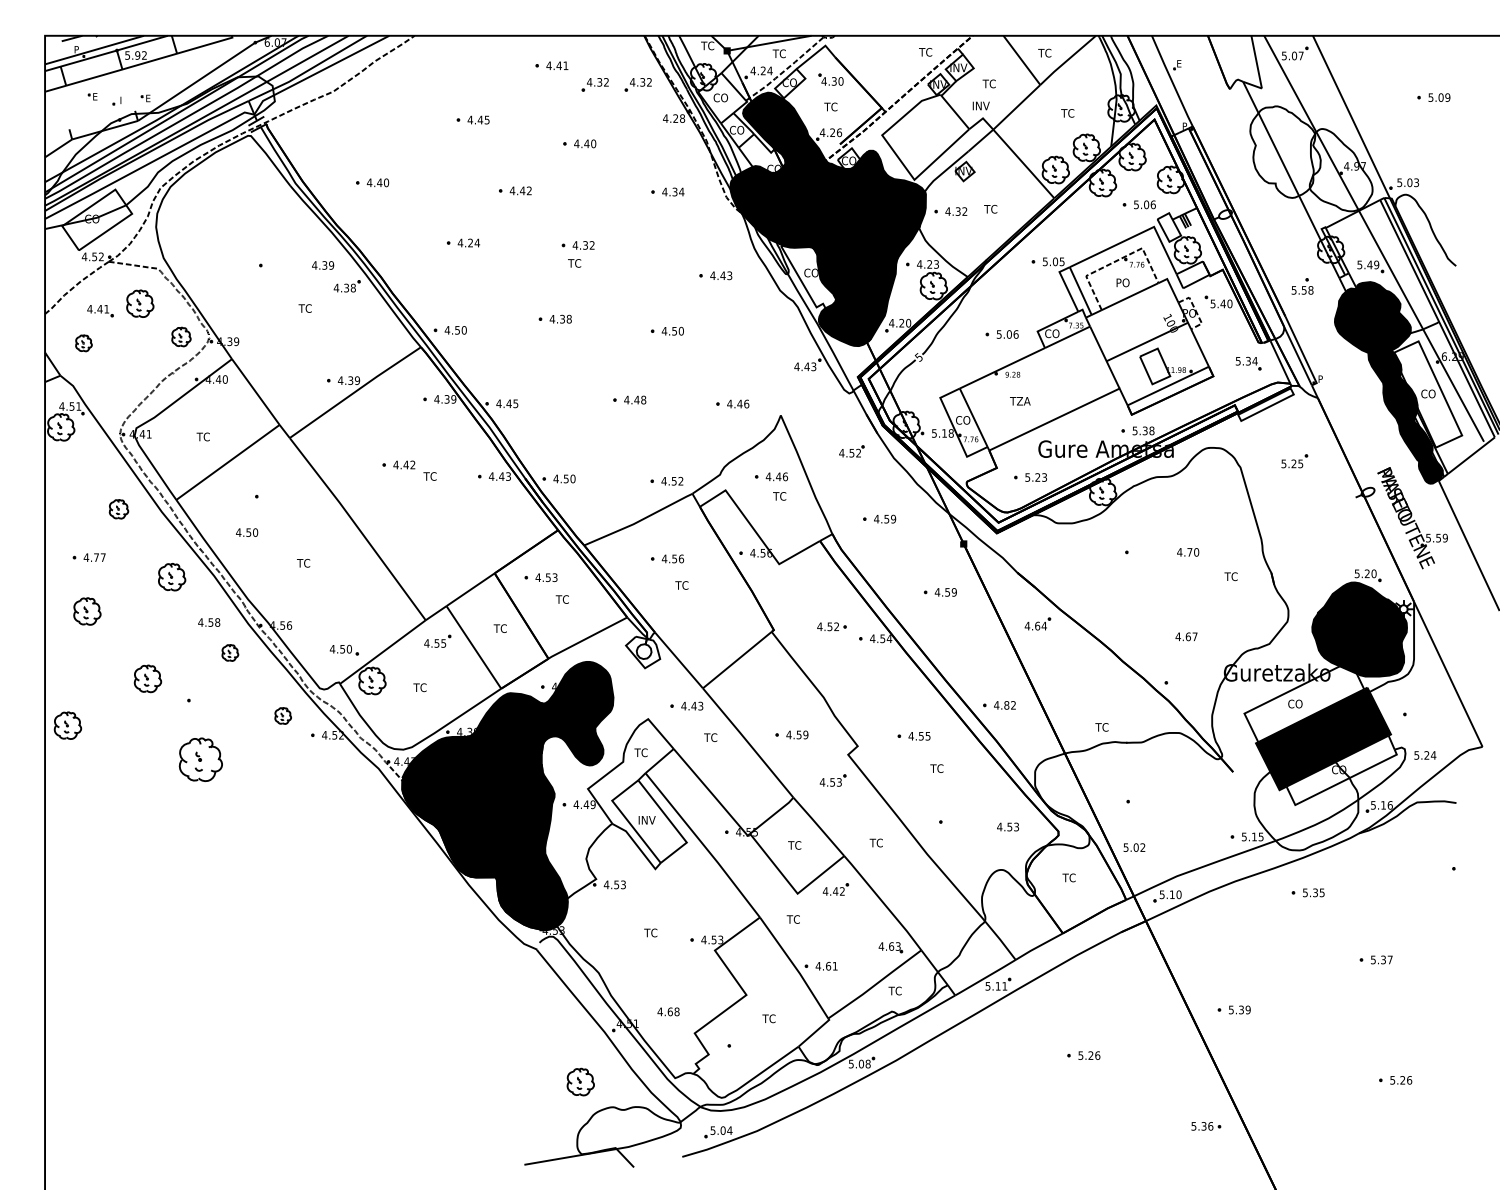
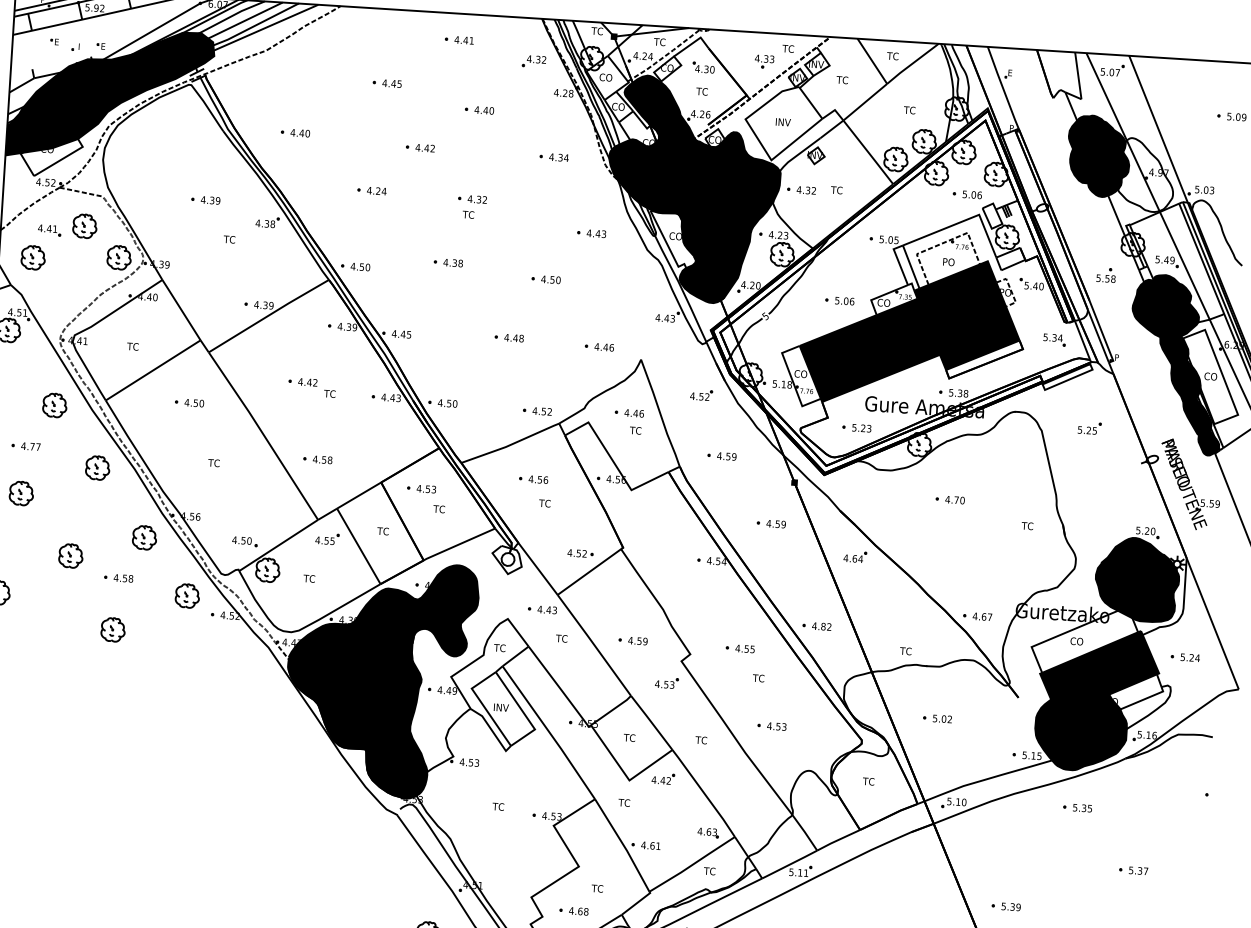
part: (899, 68) -> (764, 61), added
part: (594, 84) -> (495, 58), removed
text: (980, 105) -> (782, 121), moved
fill: (1285, 151) -> (1098, 155), added
fill: (159, 152) -> (110, 94), added
text: (323, 265) -> (211, 200), moved
part: (181, 336) -> (119, 257), size x1.43
part: (83, 343) -> (32, 258), size x1.67
fill: (1083, 364) -> (909, 331), added
part: (118, 509) -> (54, 405), size x1.43
text: (247, 532) -> (194, 403), moved
part: (420, 551) -> (317, 459), added
text: (1188, 552) -> (955, 500), moved
text: (209, 622) -> (123, 578), moved
part: (831, 626) -> (580, 553), moved
text: (1186, 636) -> (982, 616), moved
part: (230, 652) -> (144, 537), size x1.67
part: (283, 715) -> (187, 595), size x1.67
text: (1425, 755) -> (1190, 657), moved
part: (201, 759) -> (113, 629), size x0.62
fill: (1306, 803) -> (1081, 729), added
text: (1007, 826) -> (776, 726), moved
text: (1134, 847) -> (942, 718), moved
text: (668, 1011) -> (578, 911), moved

